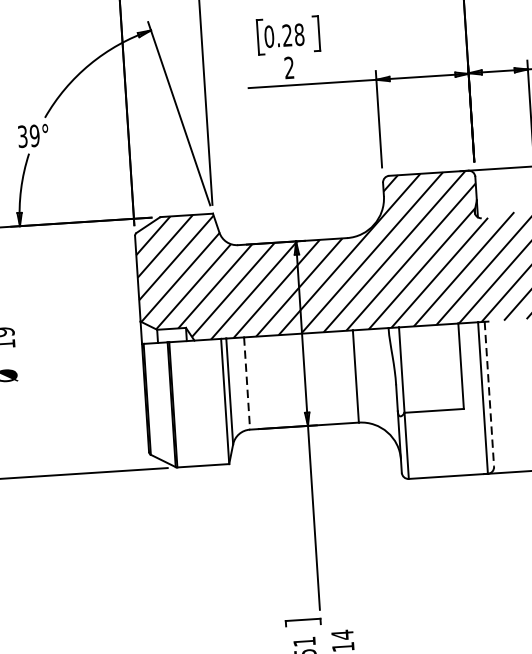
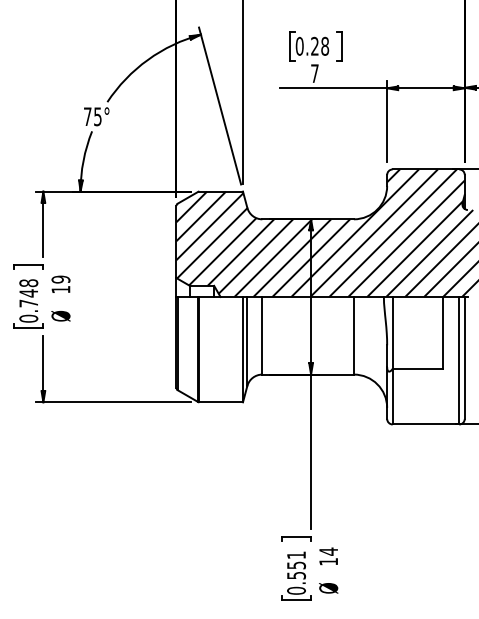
text: (288, 67) -> (314, 73), 2 -> 7
text: (28, 135) -> (92, 116), 39° -> 75°
line: (247, 383) -> (262, 335), dashed -> solid
line: (489, 393) -> (464, 357), dashed -> solid

